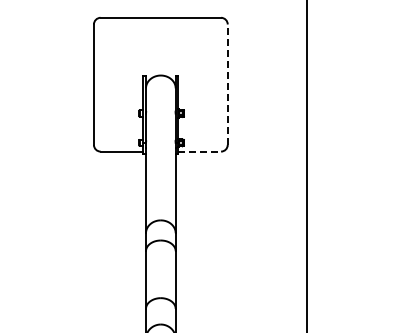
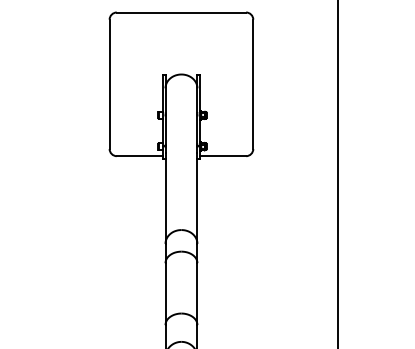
line: (227, 84) -> (253, 84), dashed -> solid
line: (200, 151) -> (224, 156), dashed -> solid

